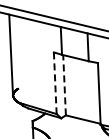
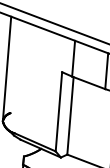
line: (55, 83) -> (59, 112), dashed -> solid
line: (64, 84) -> (70, 114), dashed -> solid

